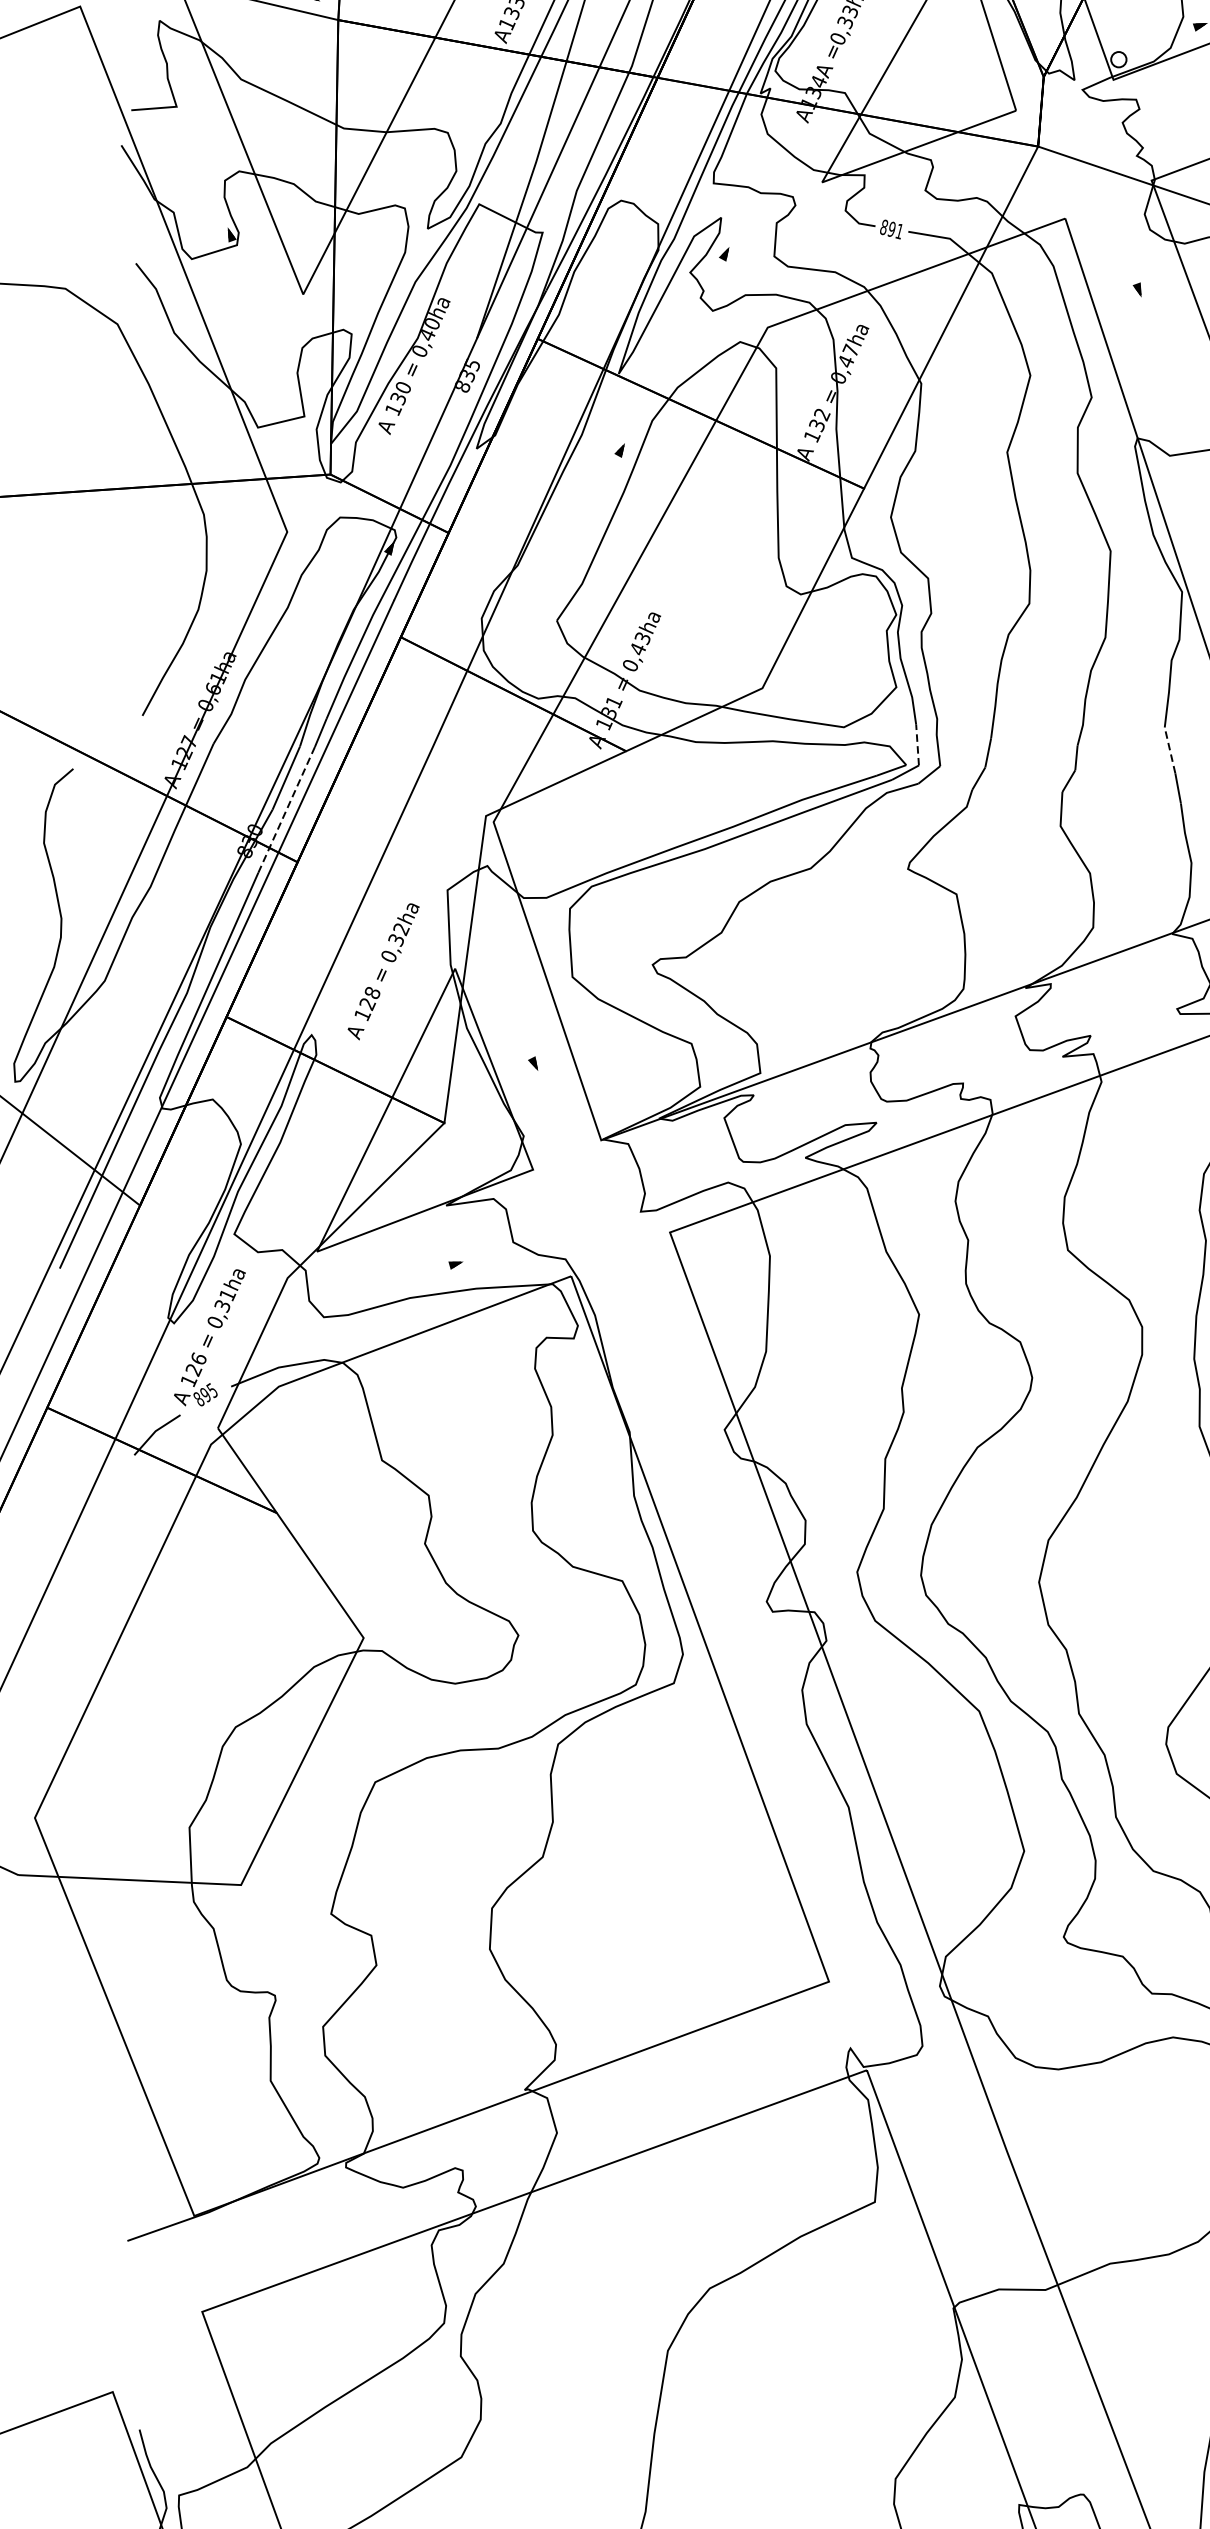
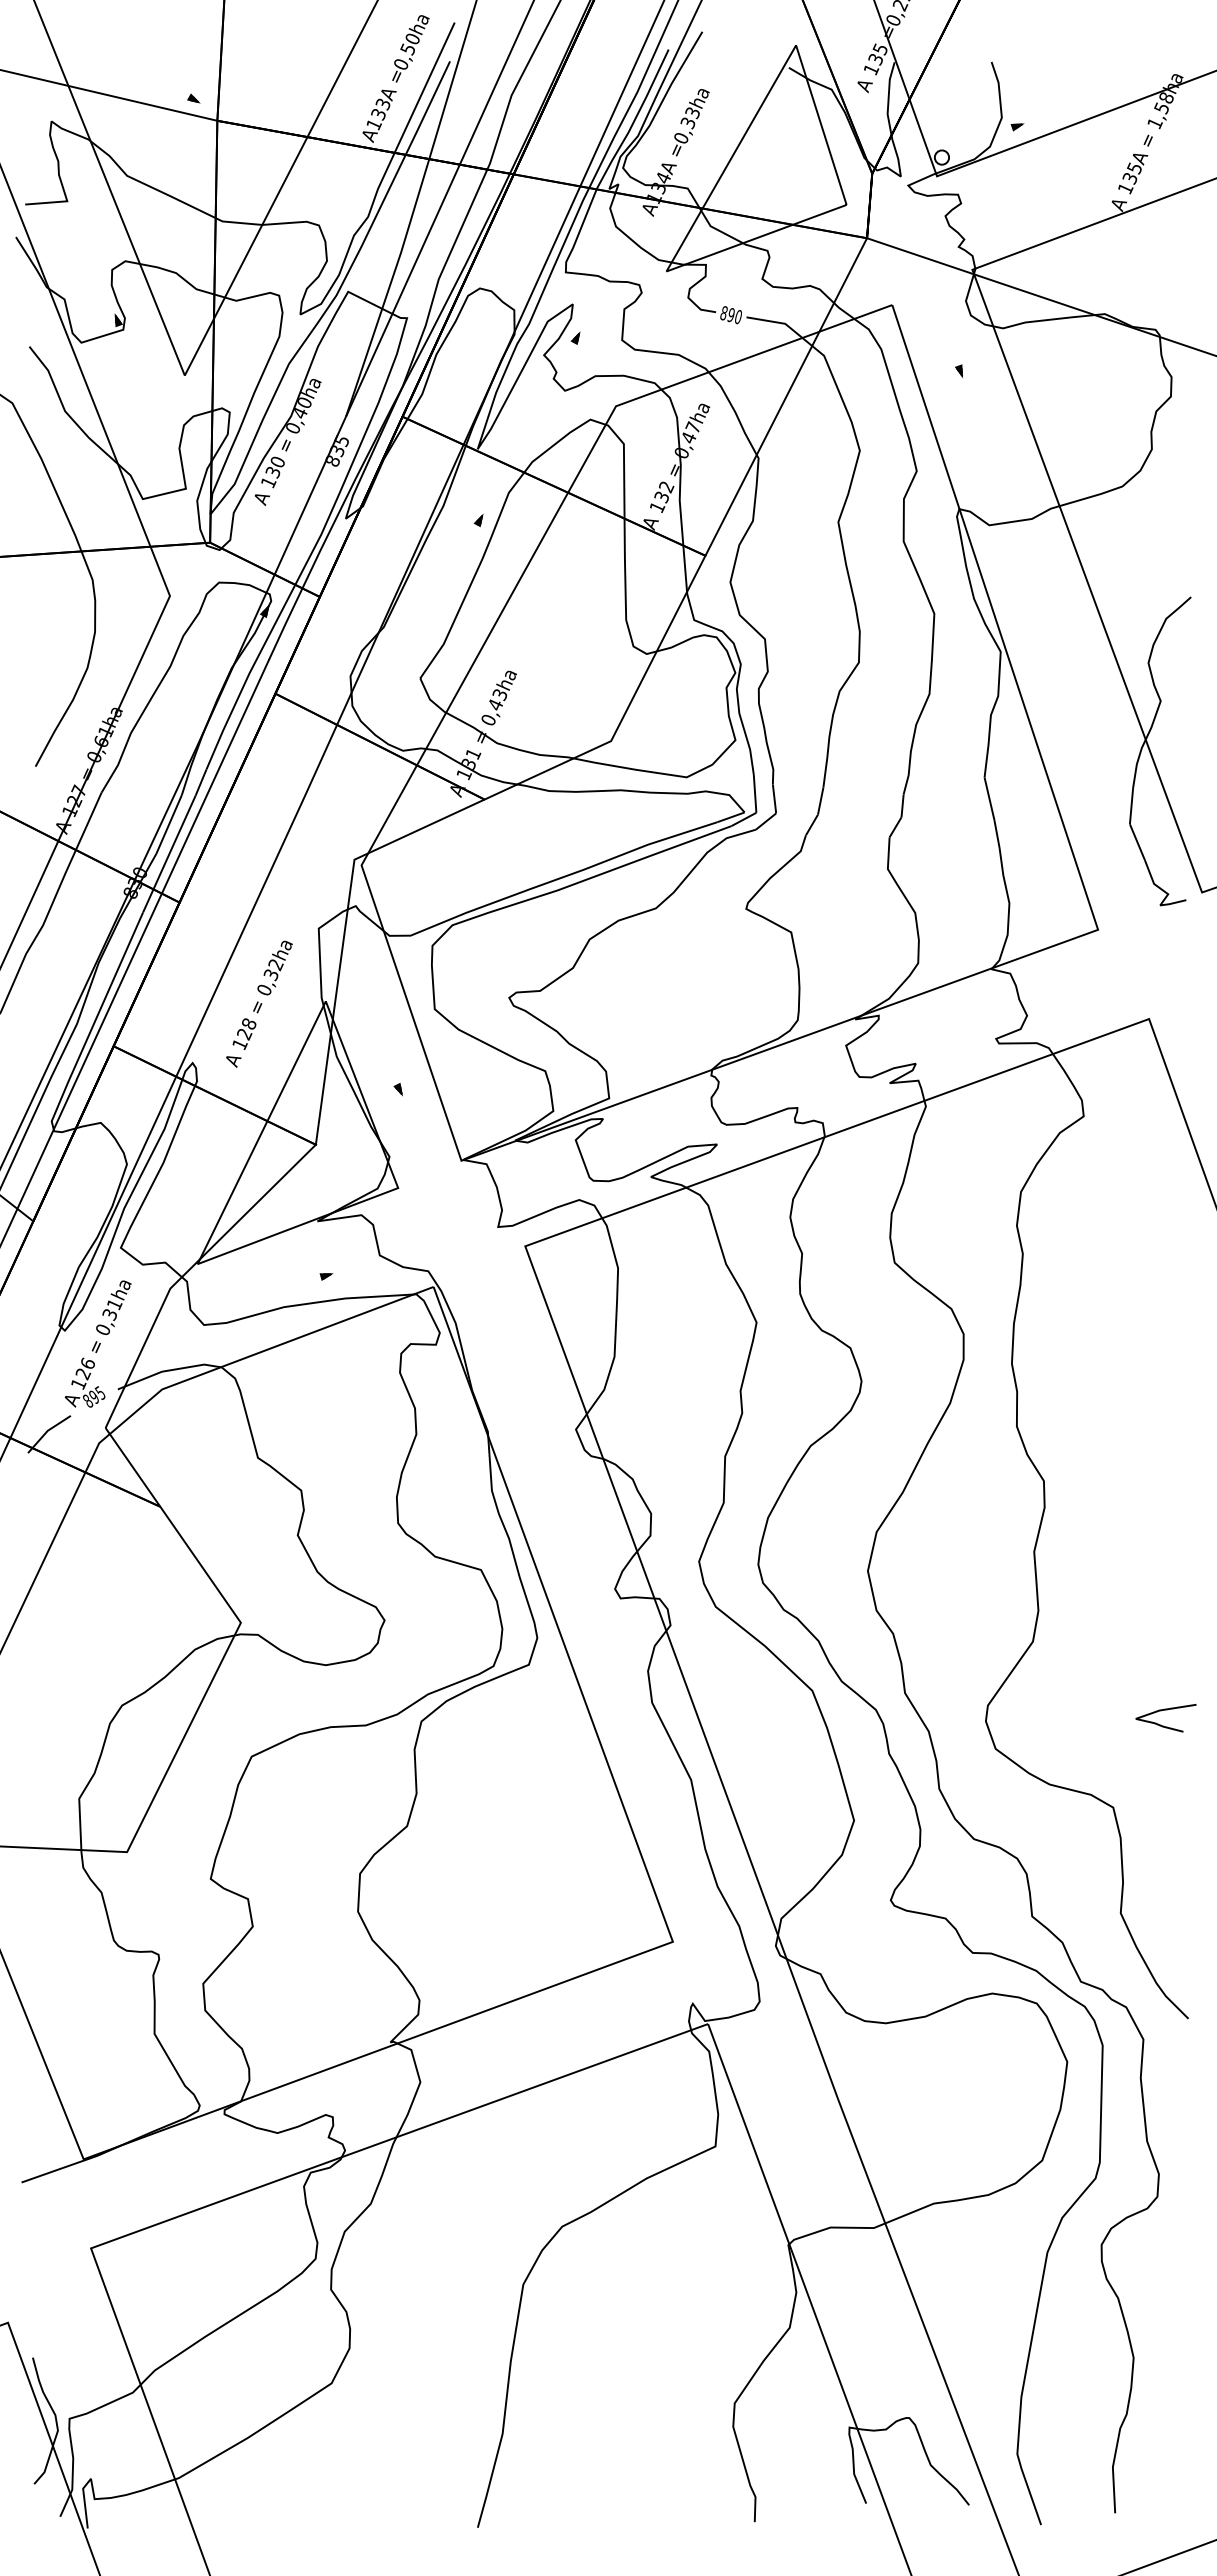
text: (898, 231) -> (737, 317), 891 -> 890
line: (917, 744) -> (755, 793), dashed -> solid
line: (1170, 750) -> (989, 798), dashed -> solid
line: (286, 810) -> (169, 854), dashed -> solid

